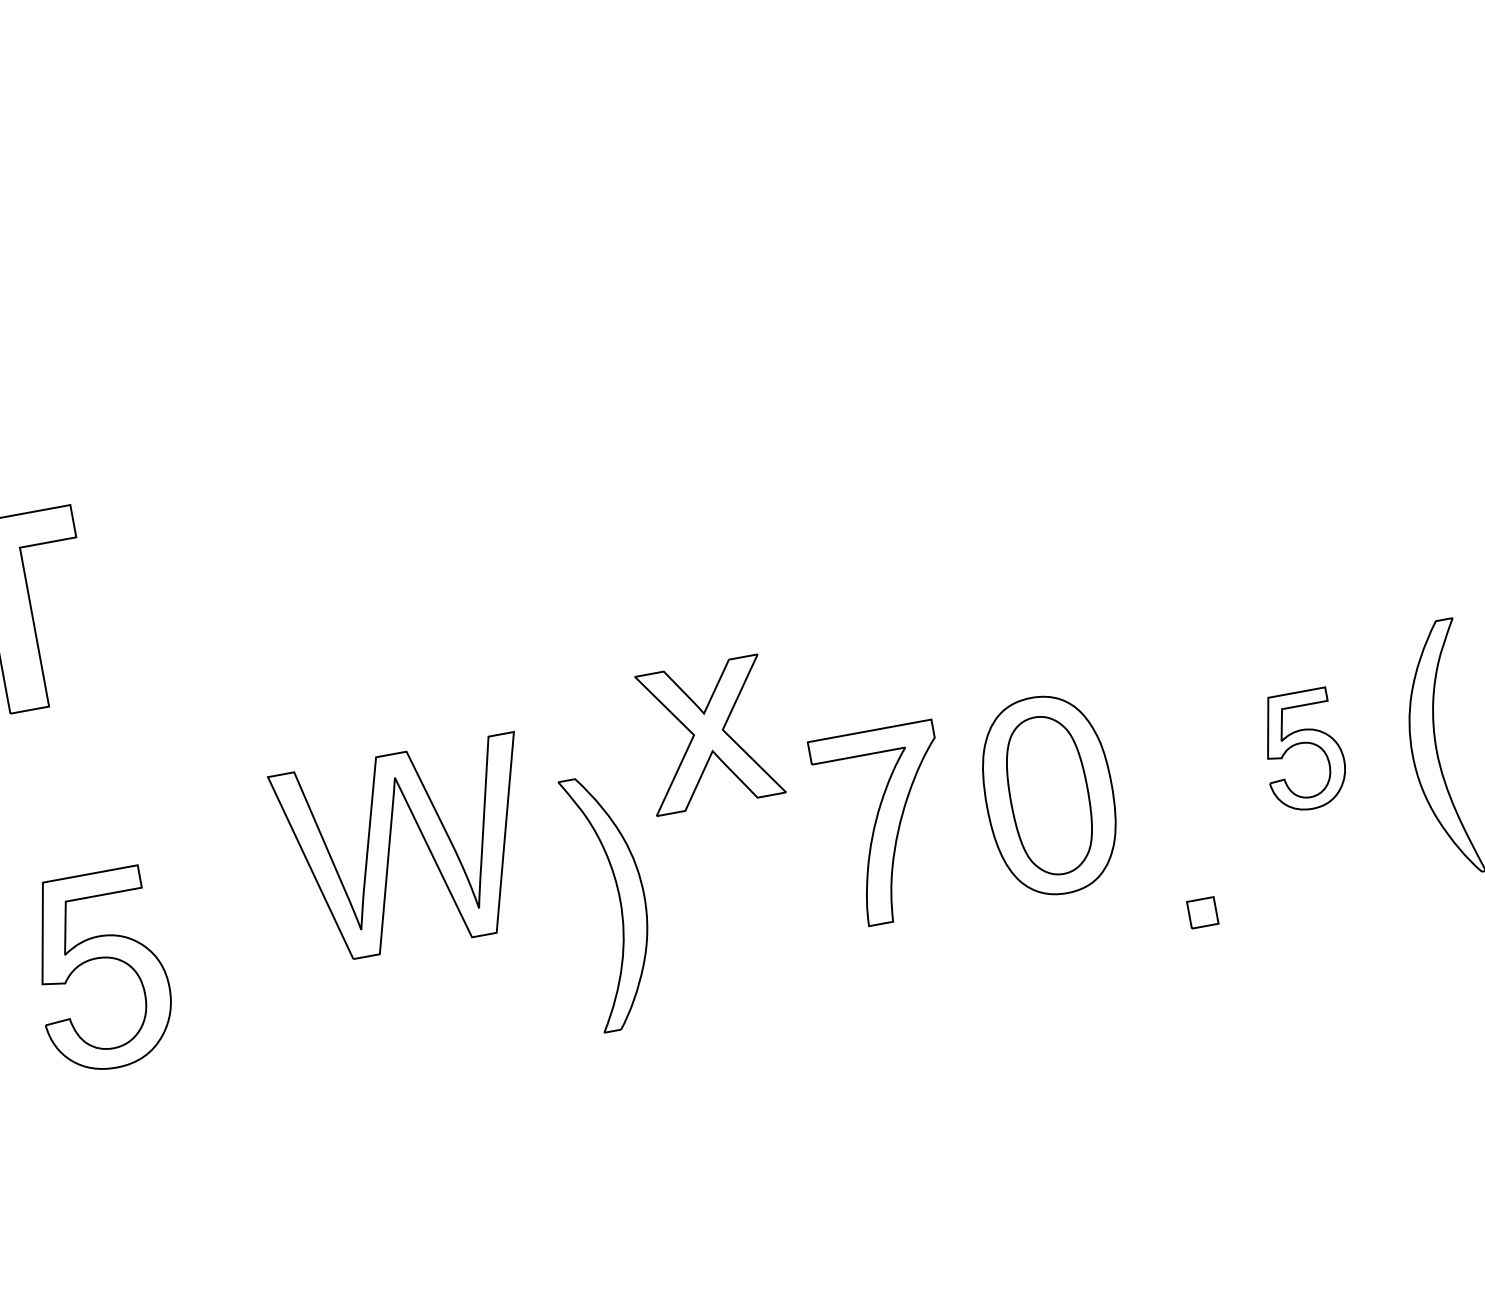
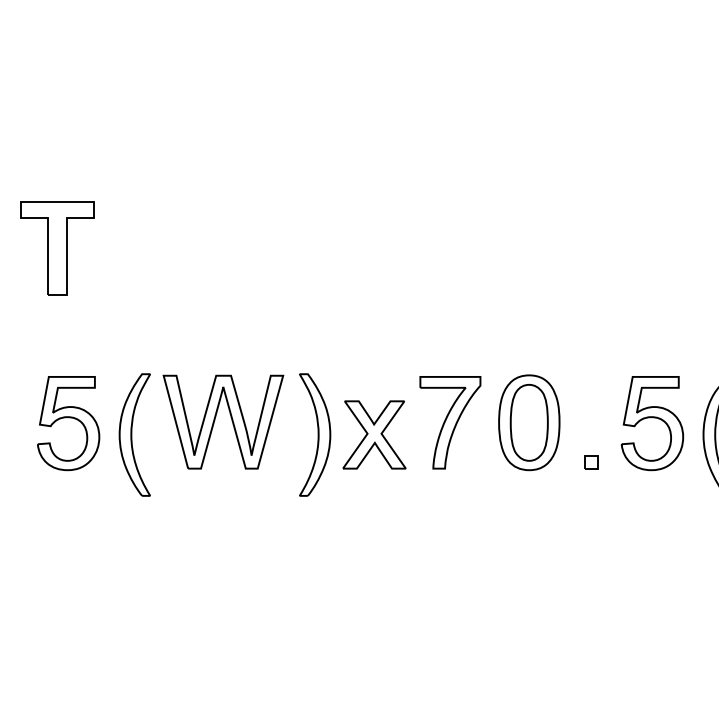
part: (708, 734) -> (374, 434), moved
part: (1303, 750) -> (652, 423), size x1.67
part: (424, 845) -> (231, 421), moved
part: (1203, 913) -> (591, 462), moved
part: (240, 968) -> (134, 434), added

